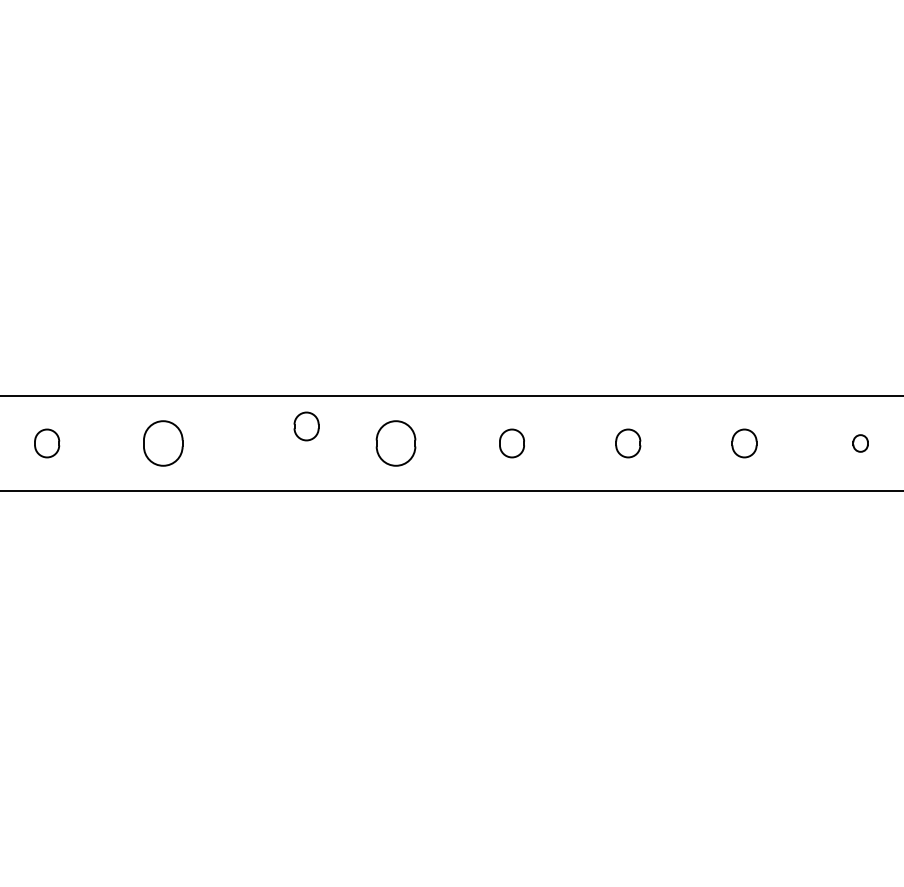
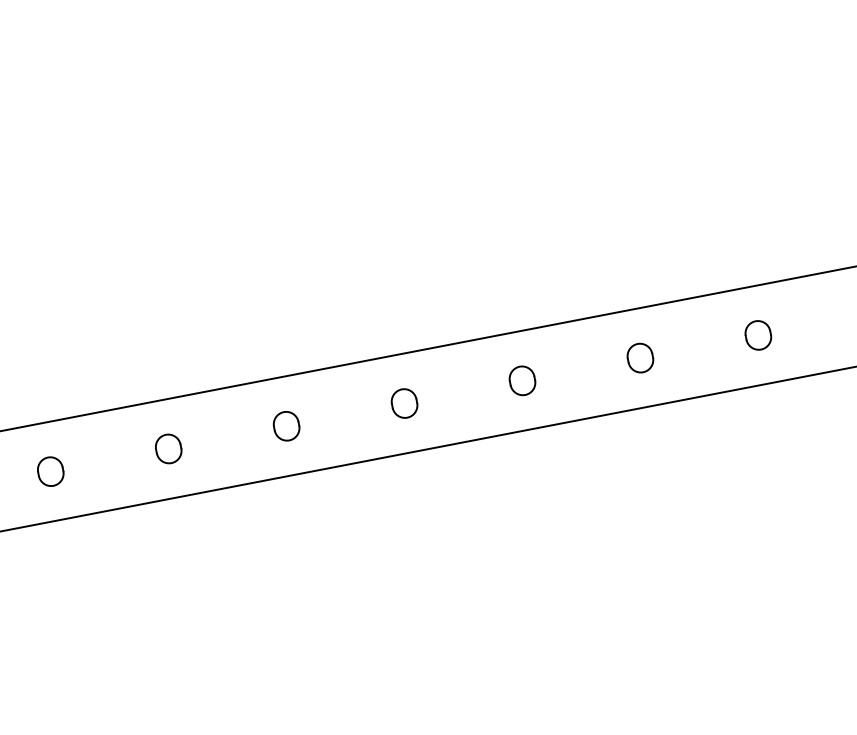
part: (306, 426) -> (168, 449), moved
part: (163, 443) -> (50, 471), size x0.62
part: (395, 443) -> (286, 426), size x0.62
part: (860, 443) -> (758, 335), size x1.67

